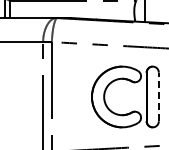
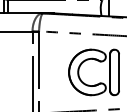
line: (158, 96) -> (118, 72), dashed -> solid

